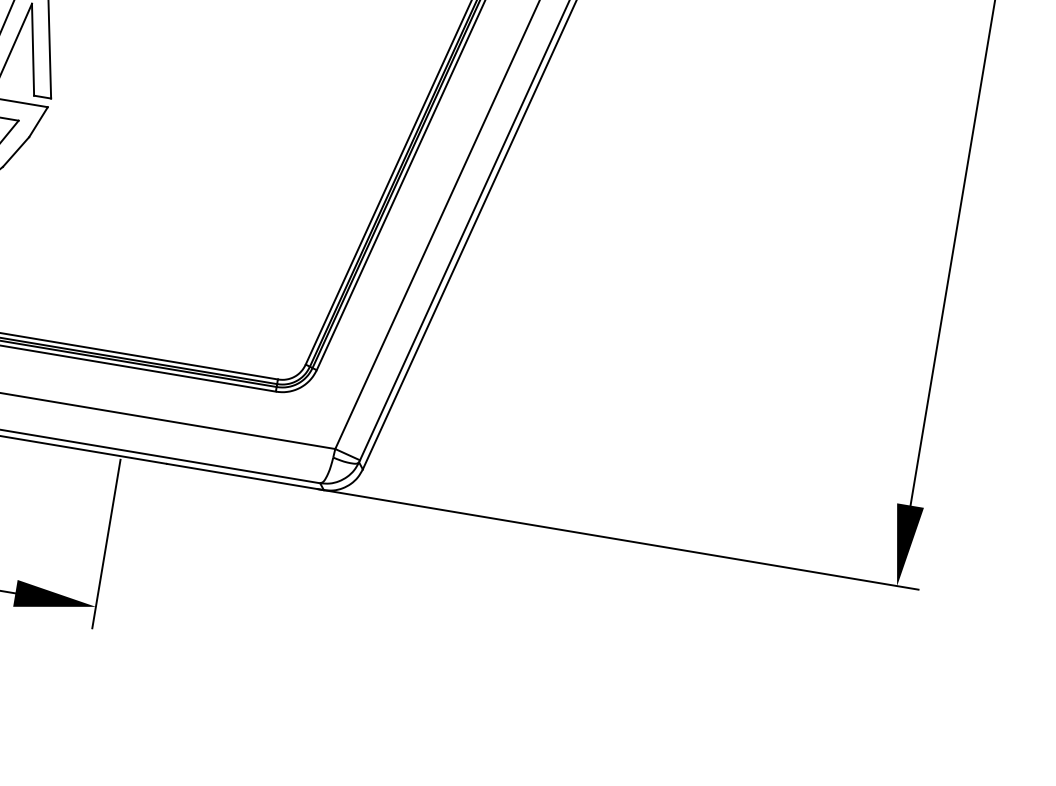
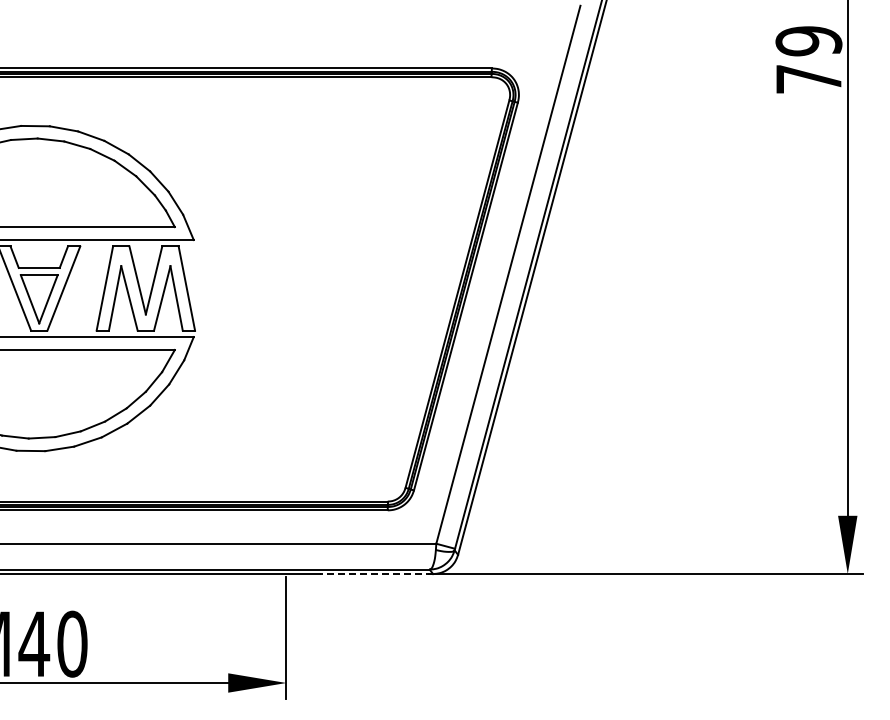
line: (245, 477) -> (376, 574), solid -> dashed

